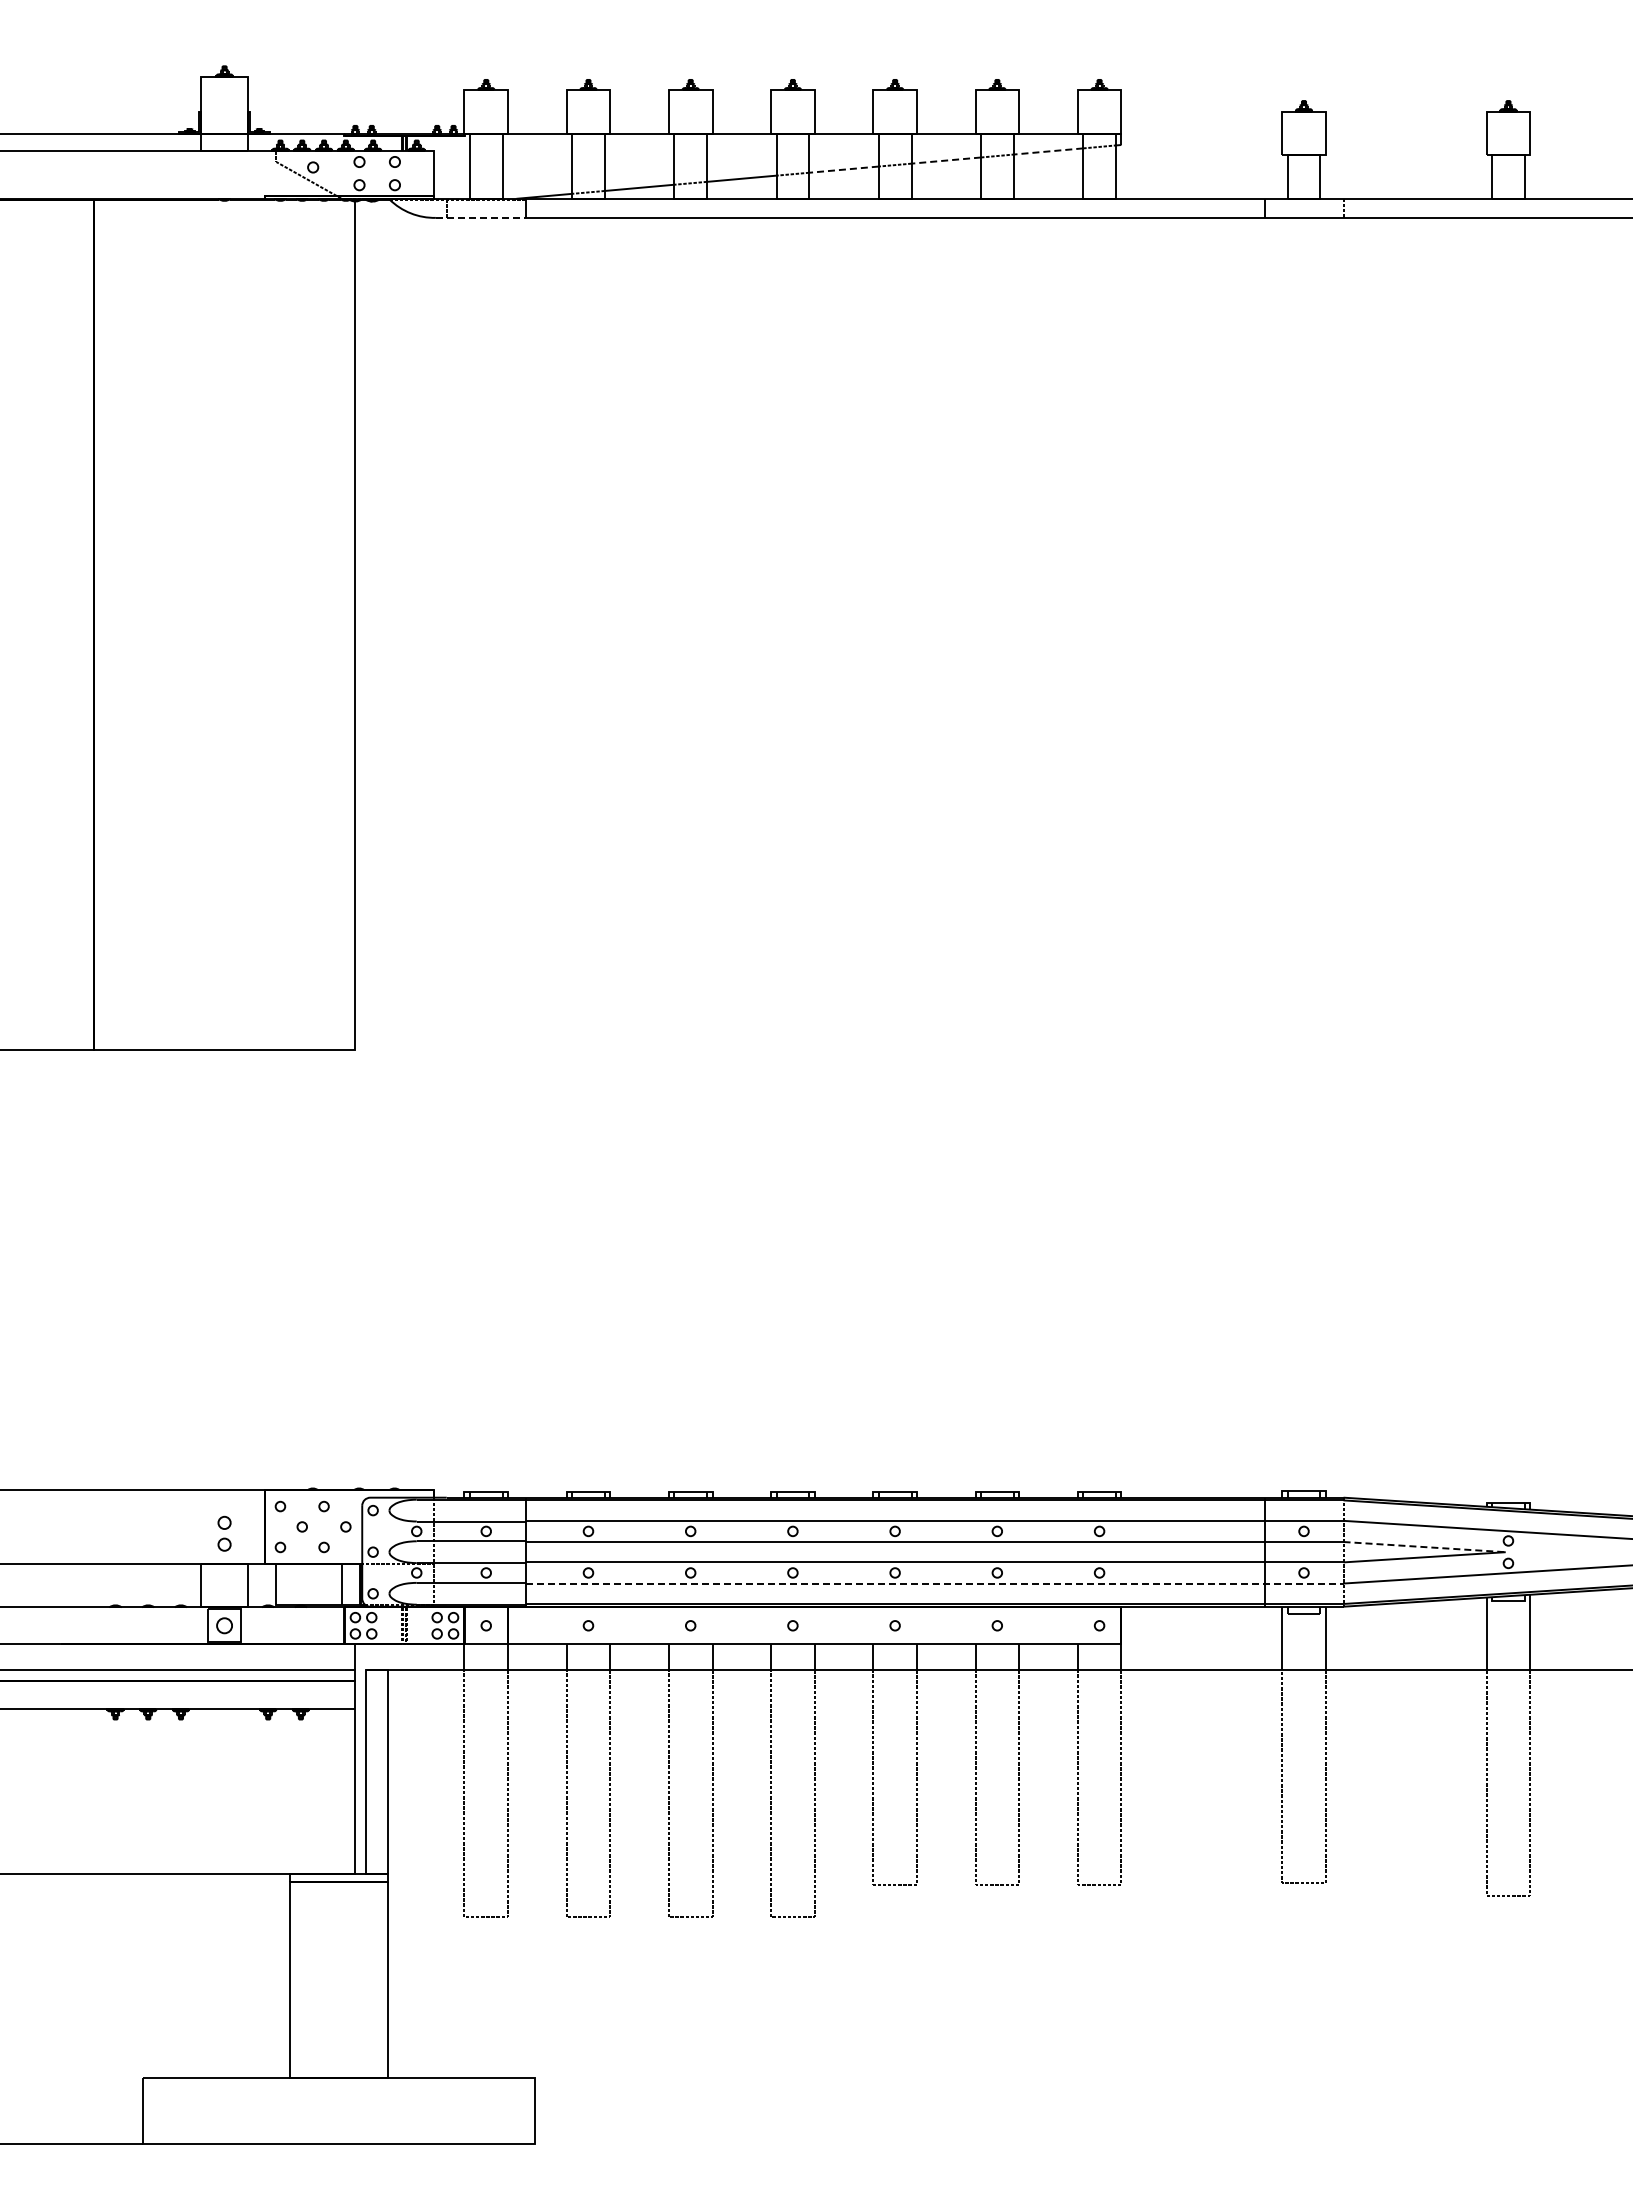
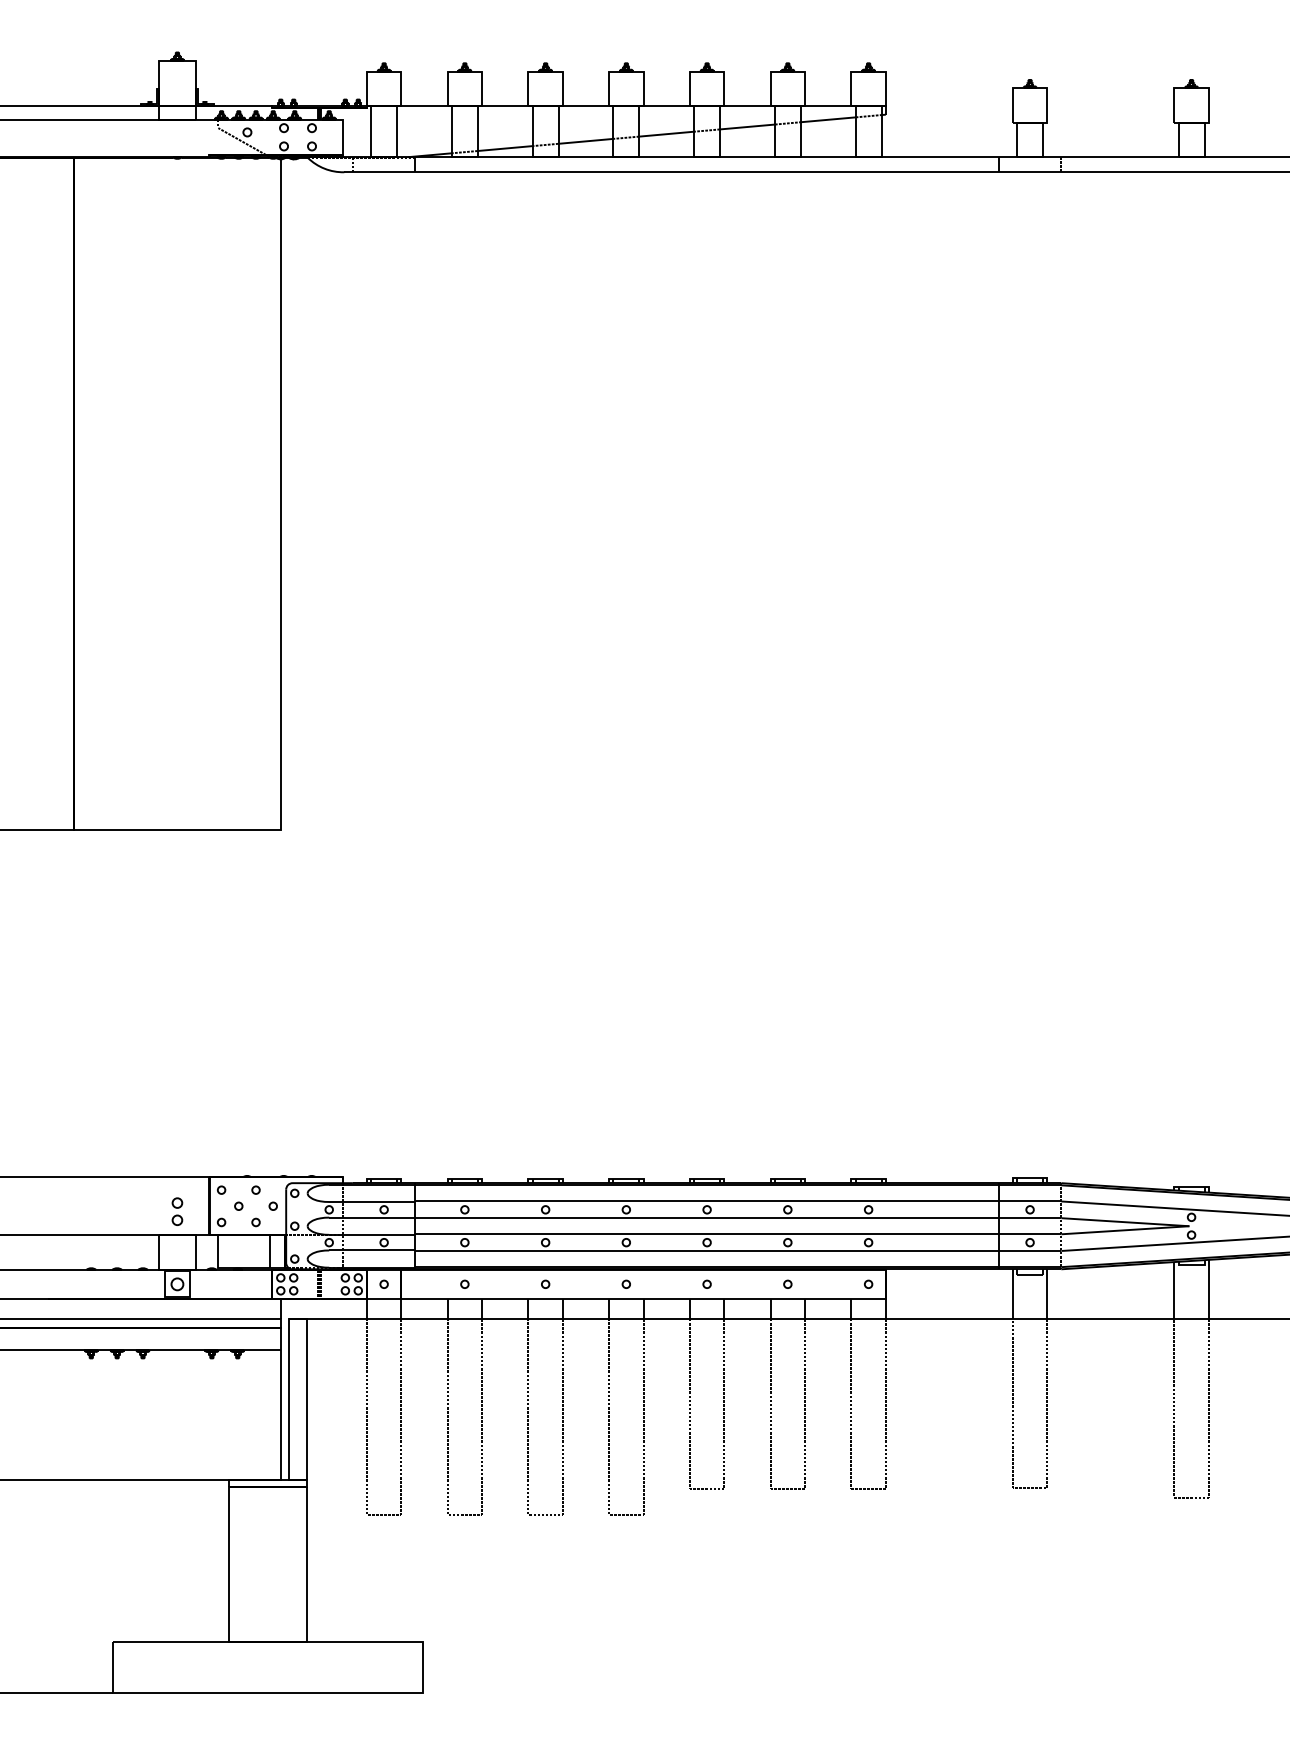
line: (1048, 151) -> (828, 119), dashed -> solid
line: (946, 160) -> (747, 126), dashed -> solid
line: (844, 169) -> (667, 134), dashed -> solid
line: (480, 217) -> (379, 171), dashed -> solid
line: (1425, 1547) -> (1126, 1222), dashed -> solid
line: (934, 1583) -> (738, 1250), dashed -> solid

